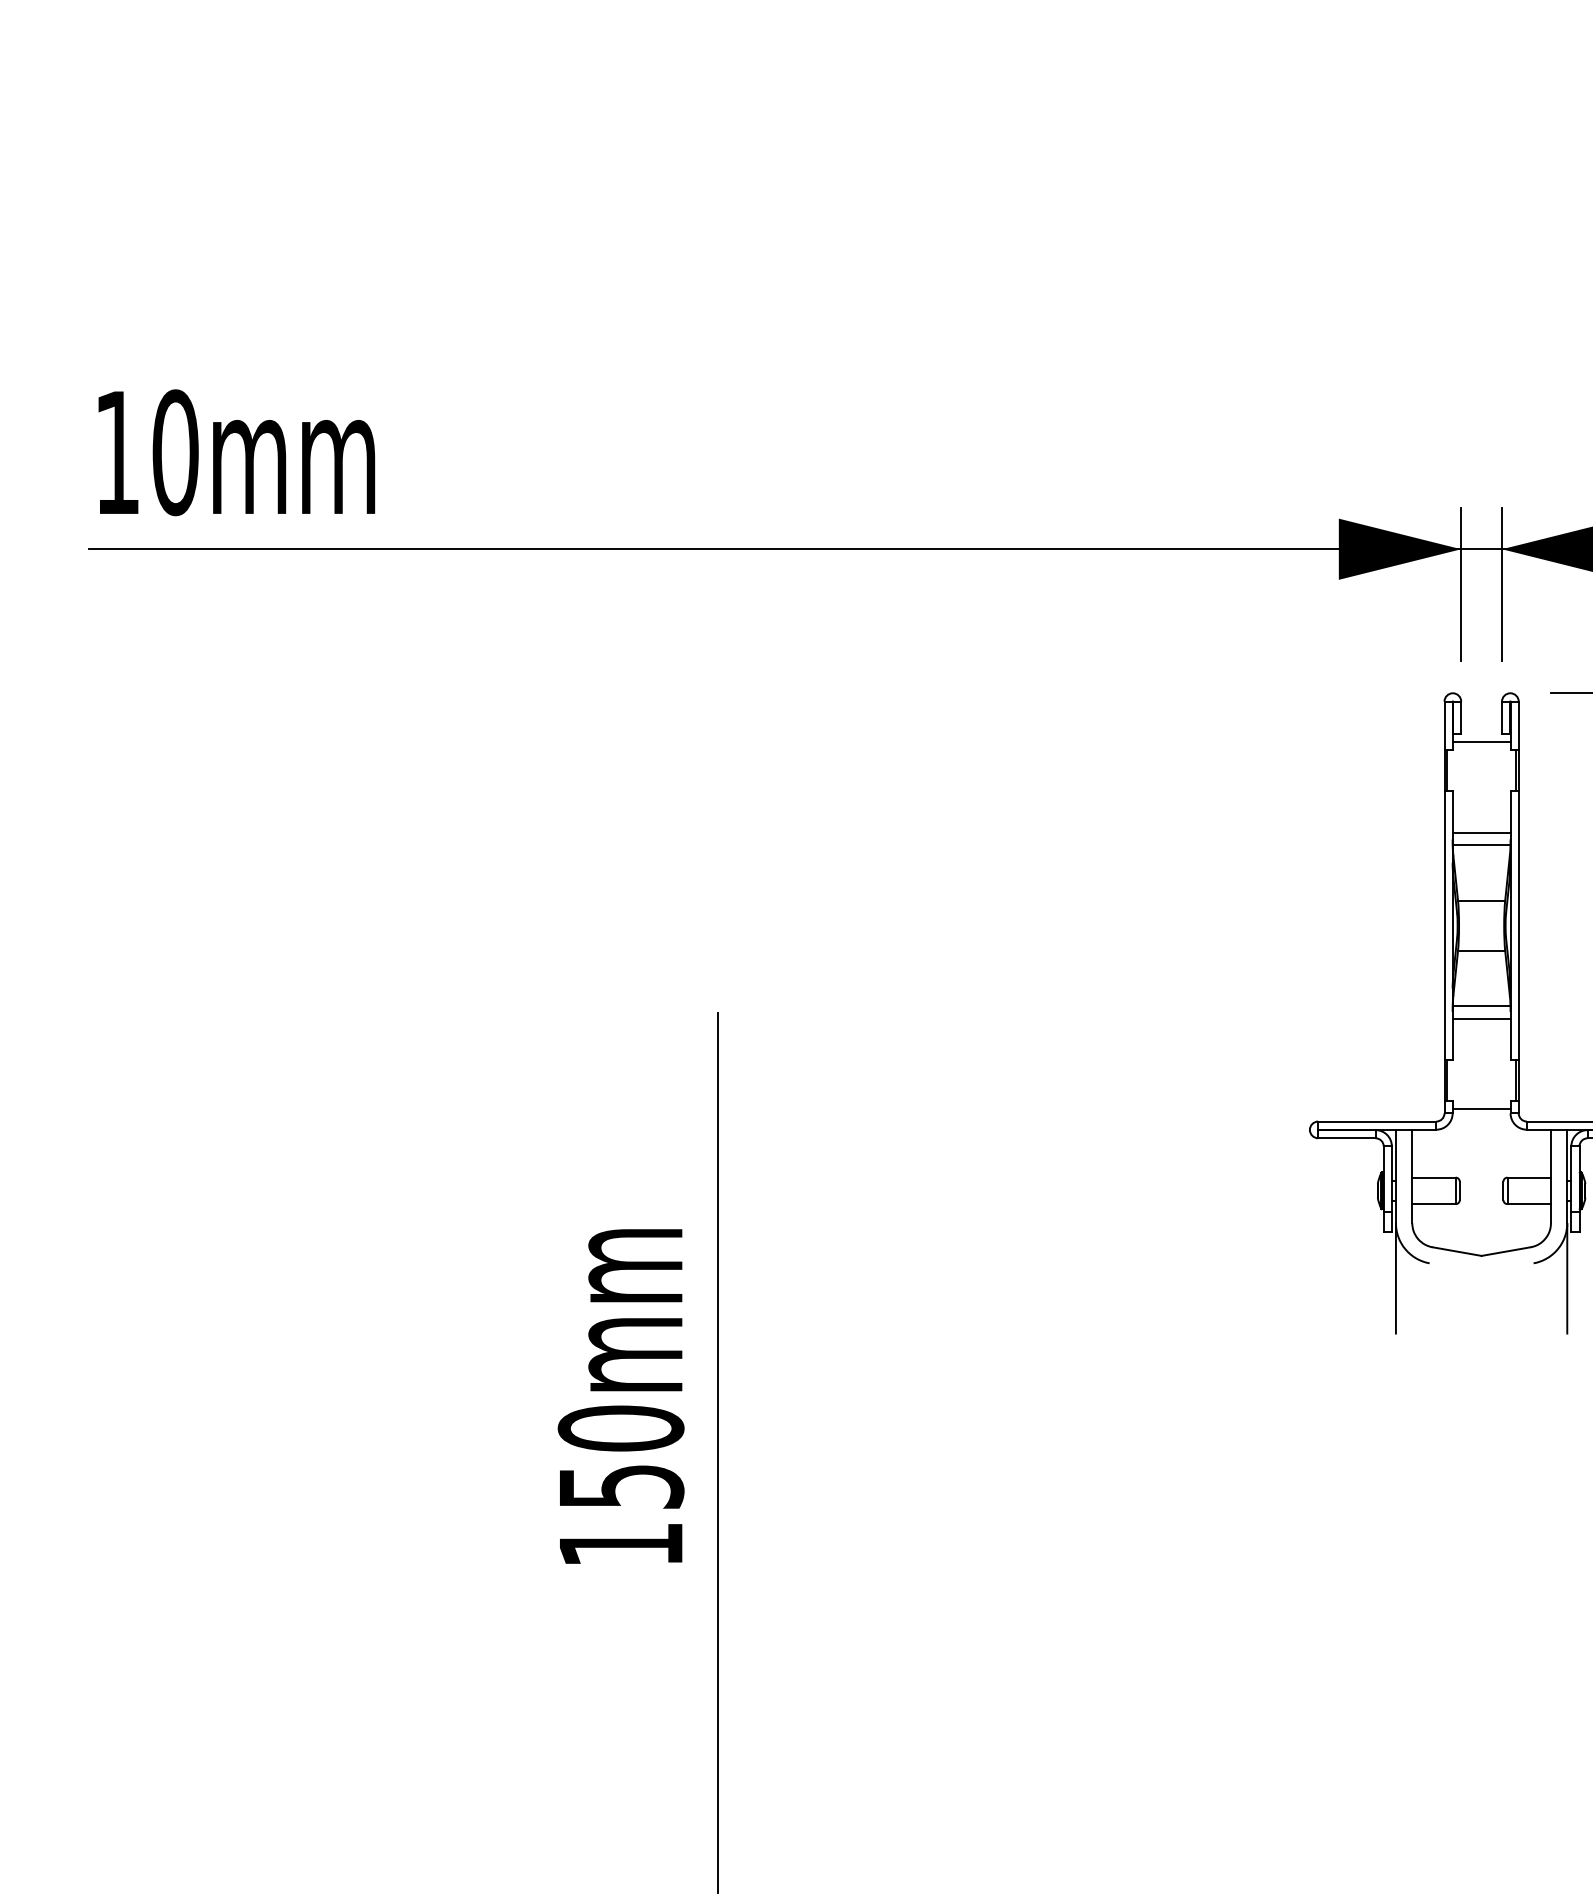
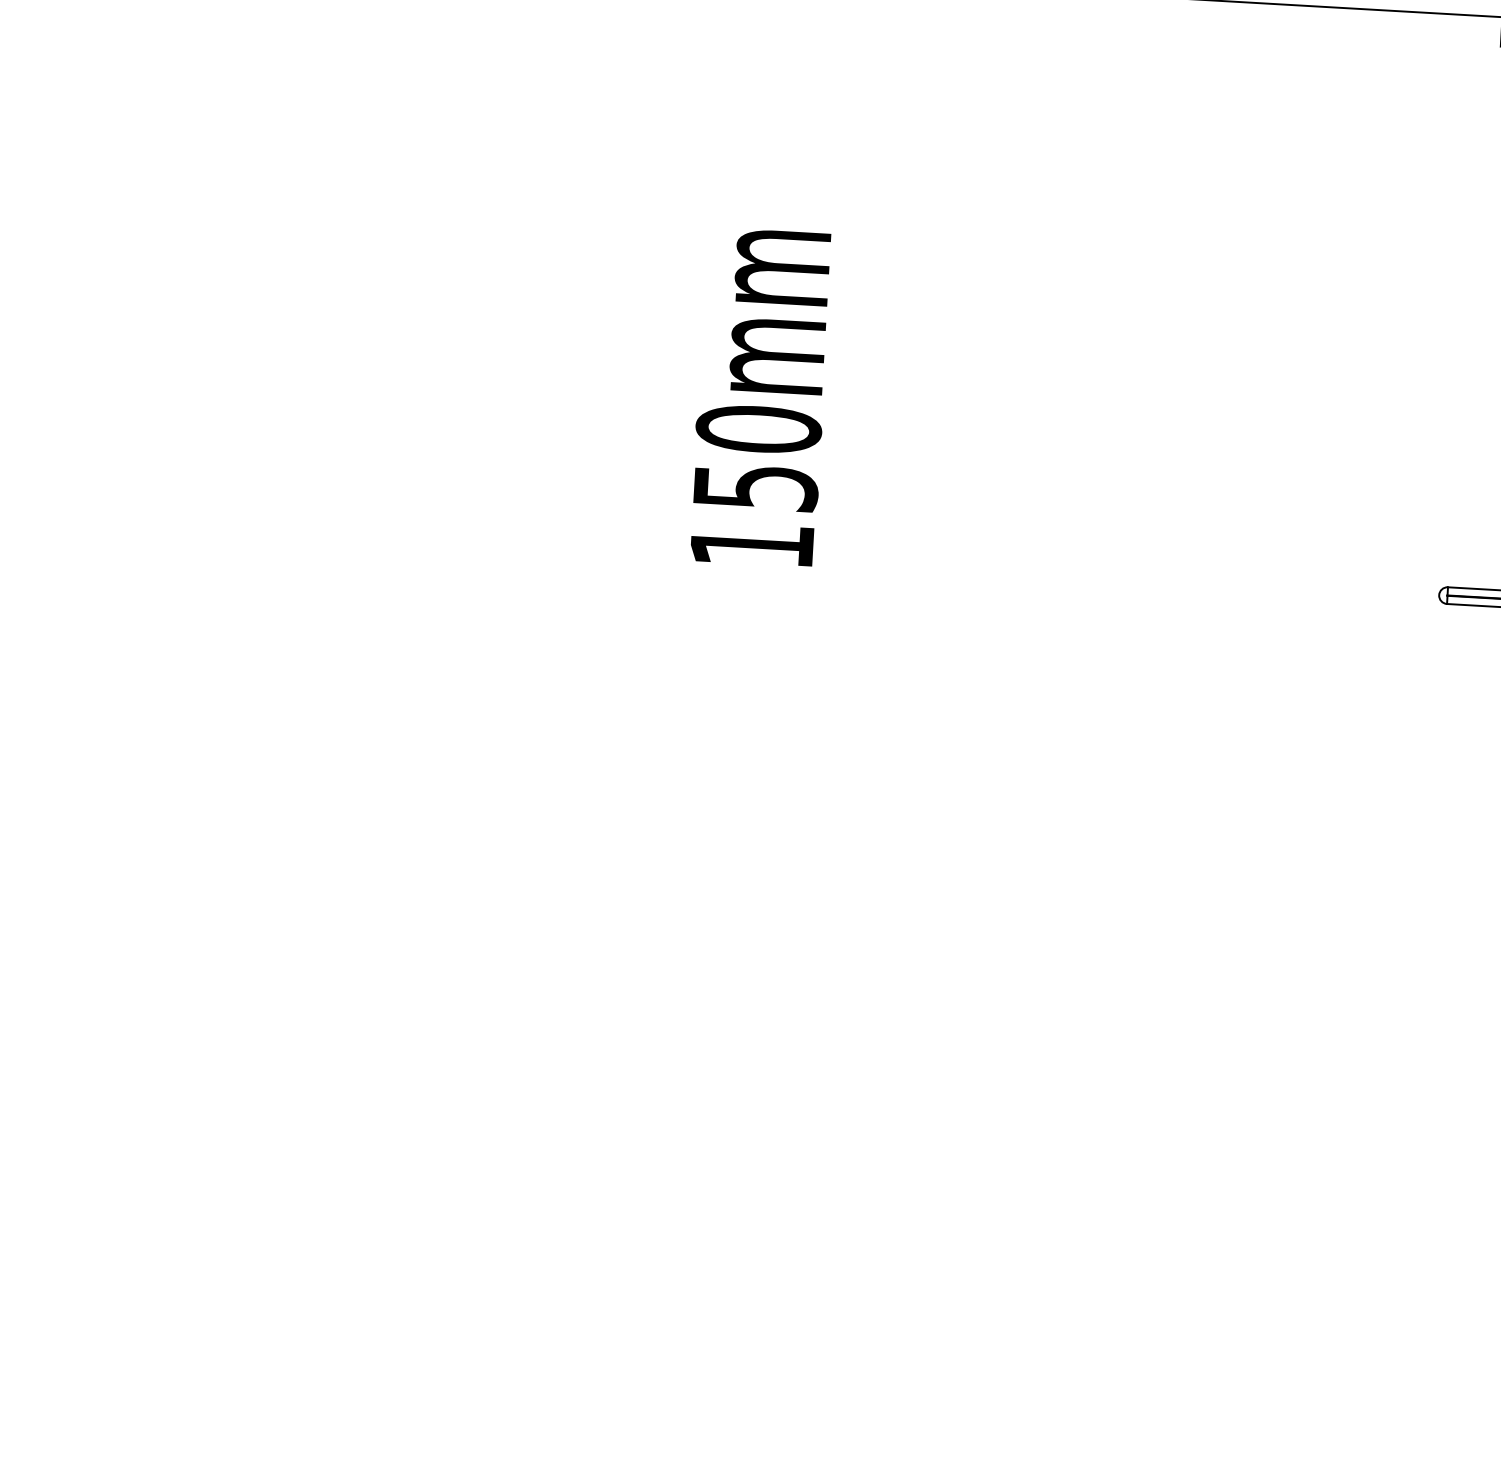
text: (620, 1396) -> (760, 397), moved
line: (718, 1452) -> (830, 883), removed

